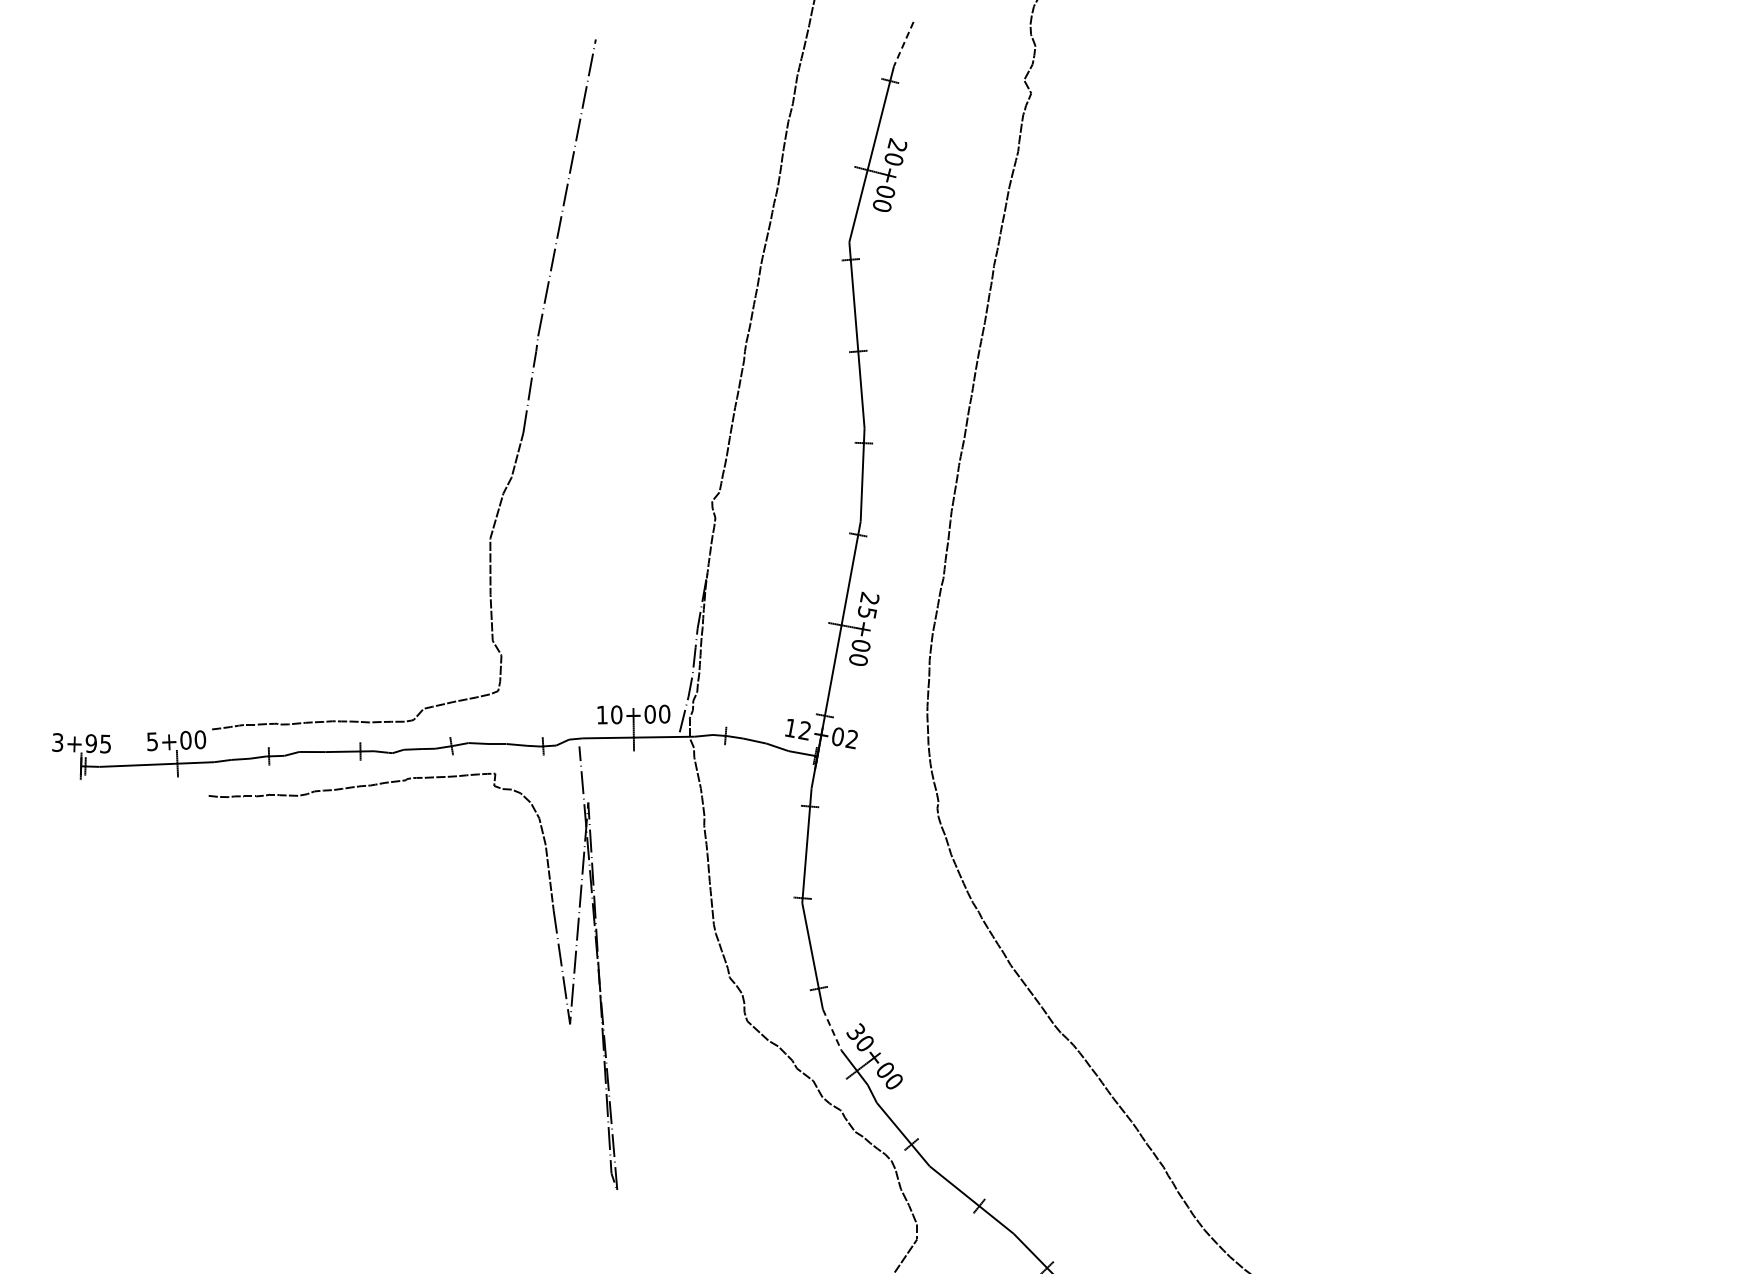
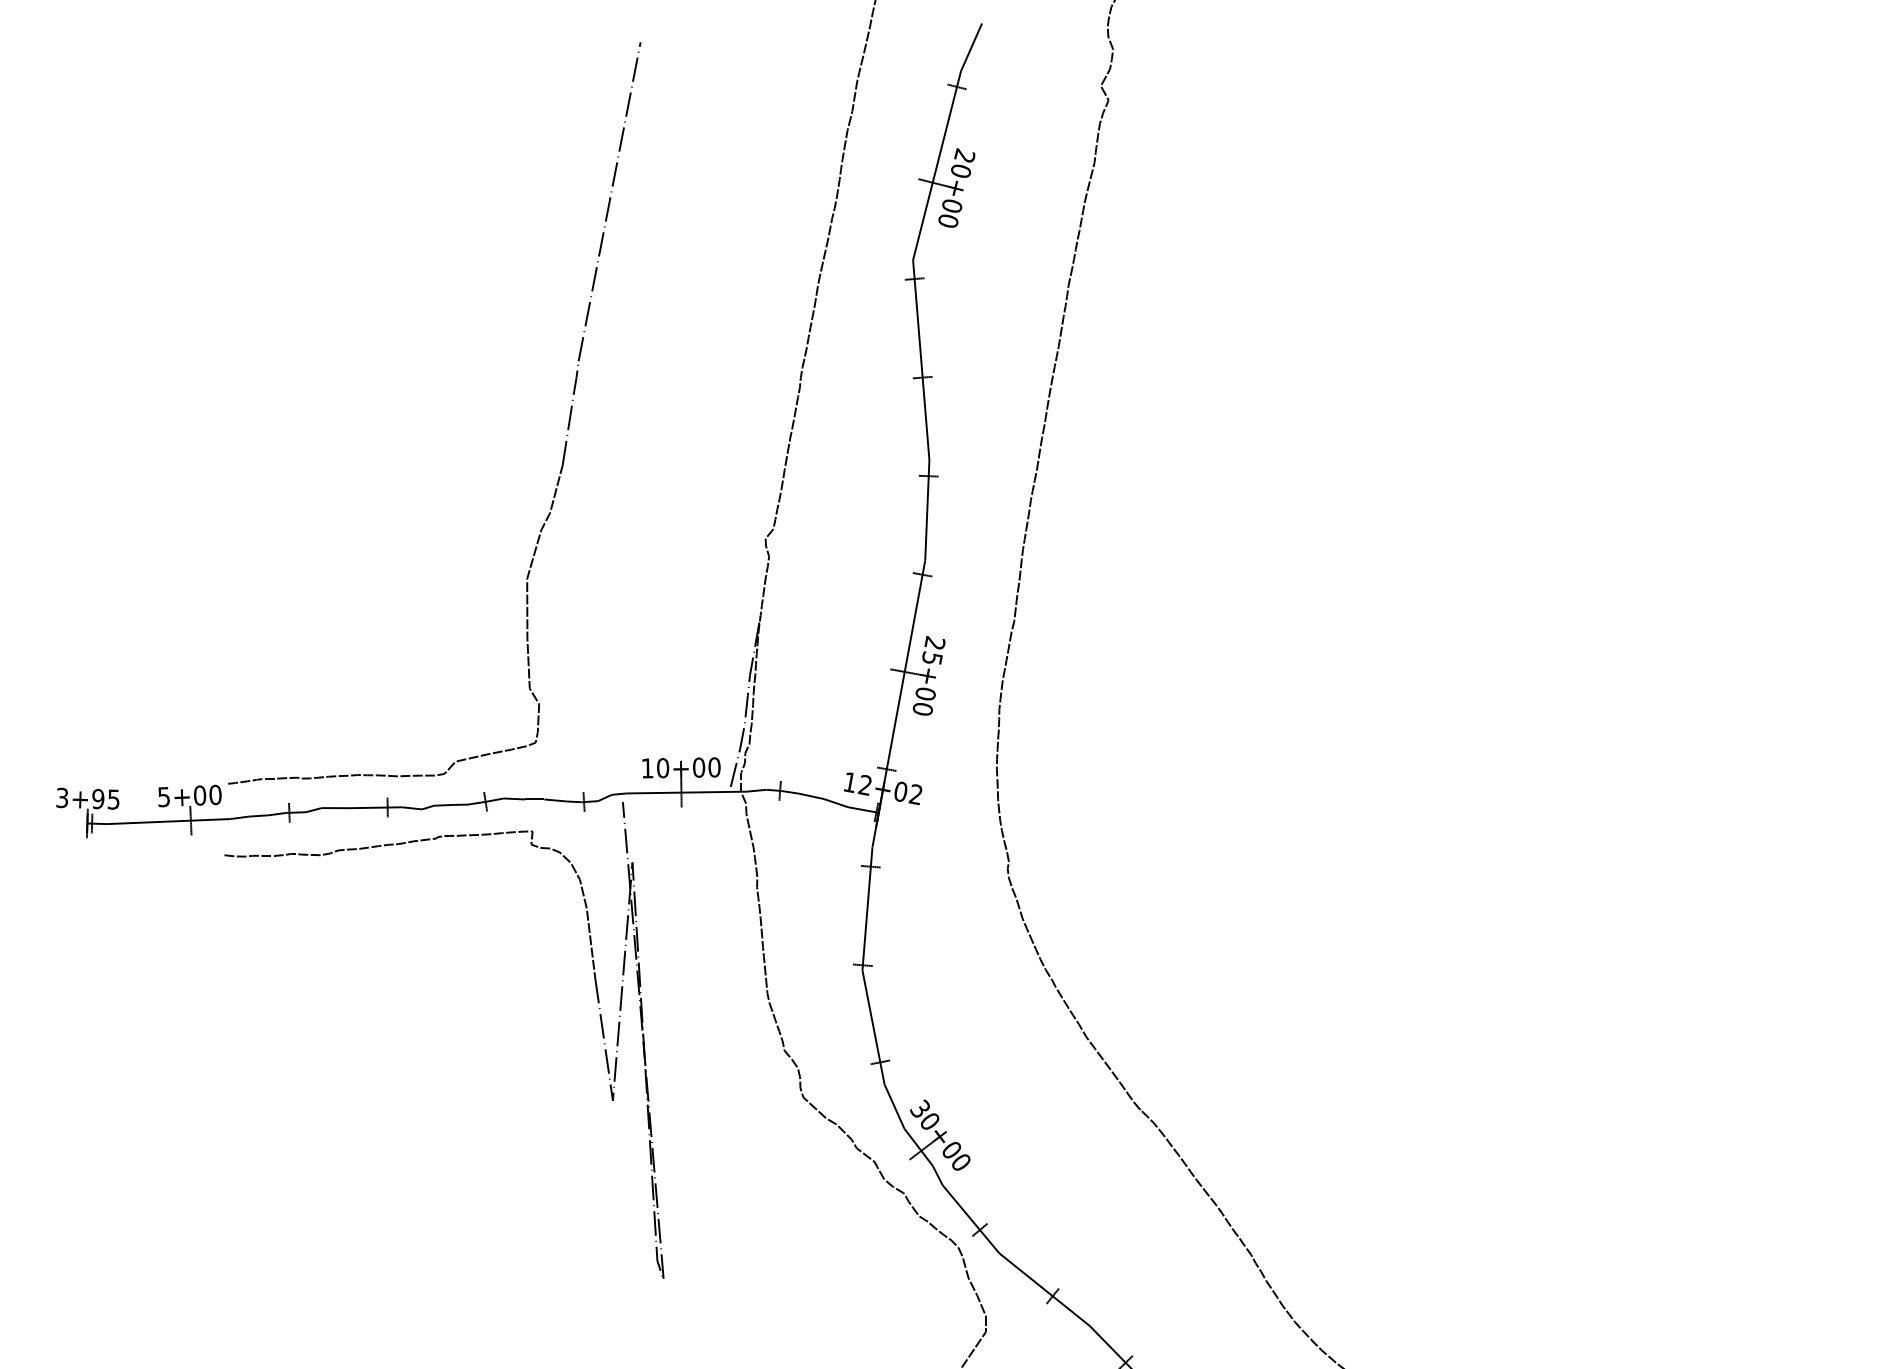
line: (903, 44) -> (971, 47), dashed -> solid
line: (832, 1029) -> (894, 1106), dashed -> solid

